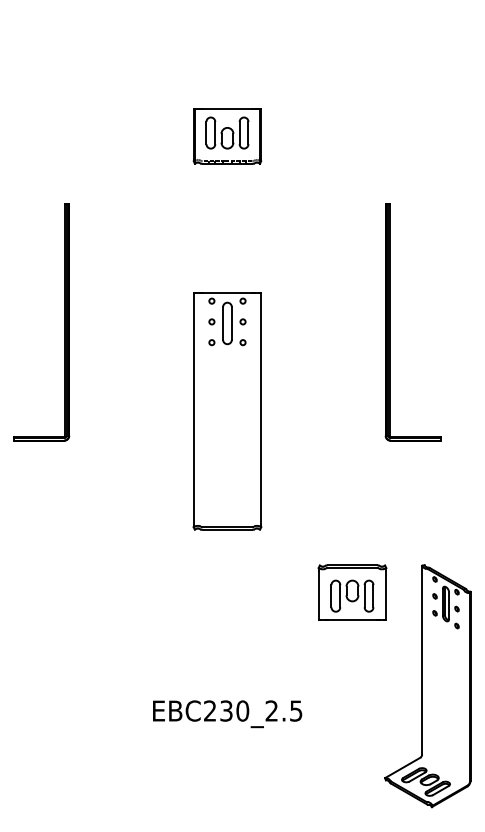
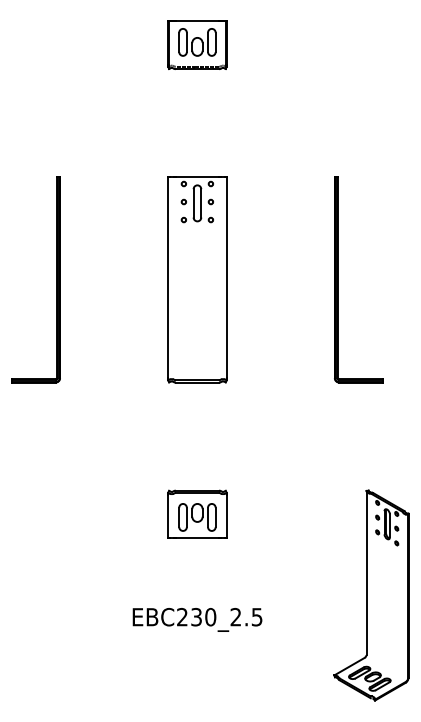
part: (227, 136) -> (197, 45), moved
part: (227, 411) -> (197, 279), moved
part: (352, 592) -> (197, 514), moved

